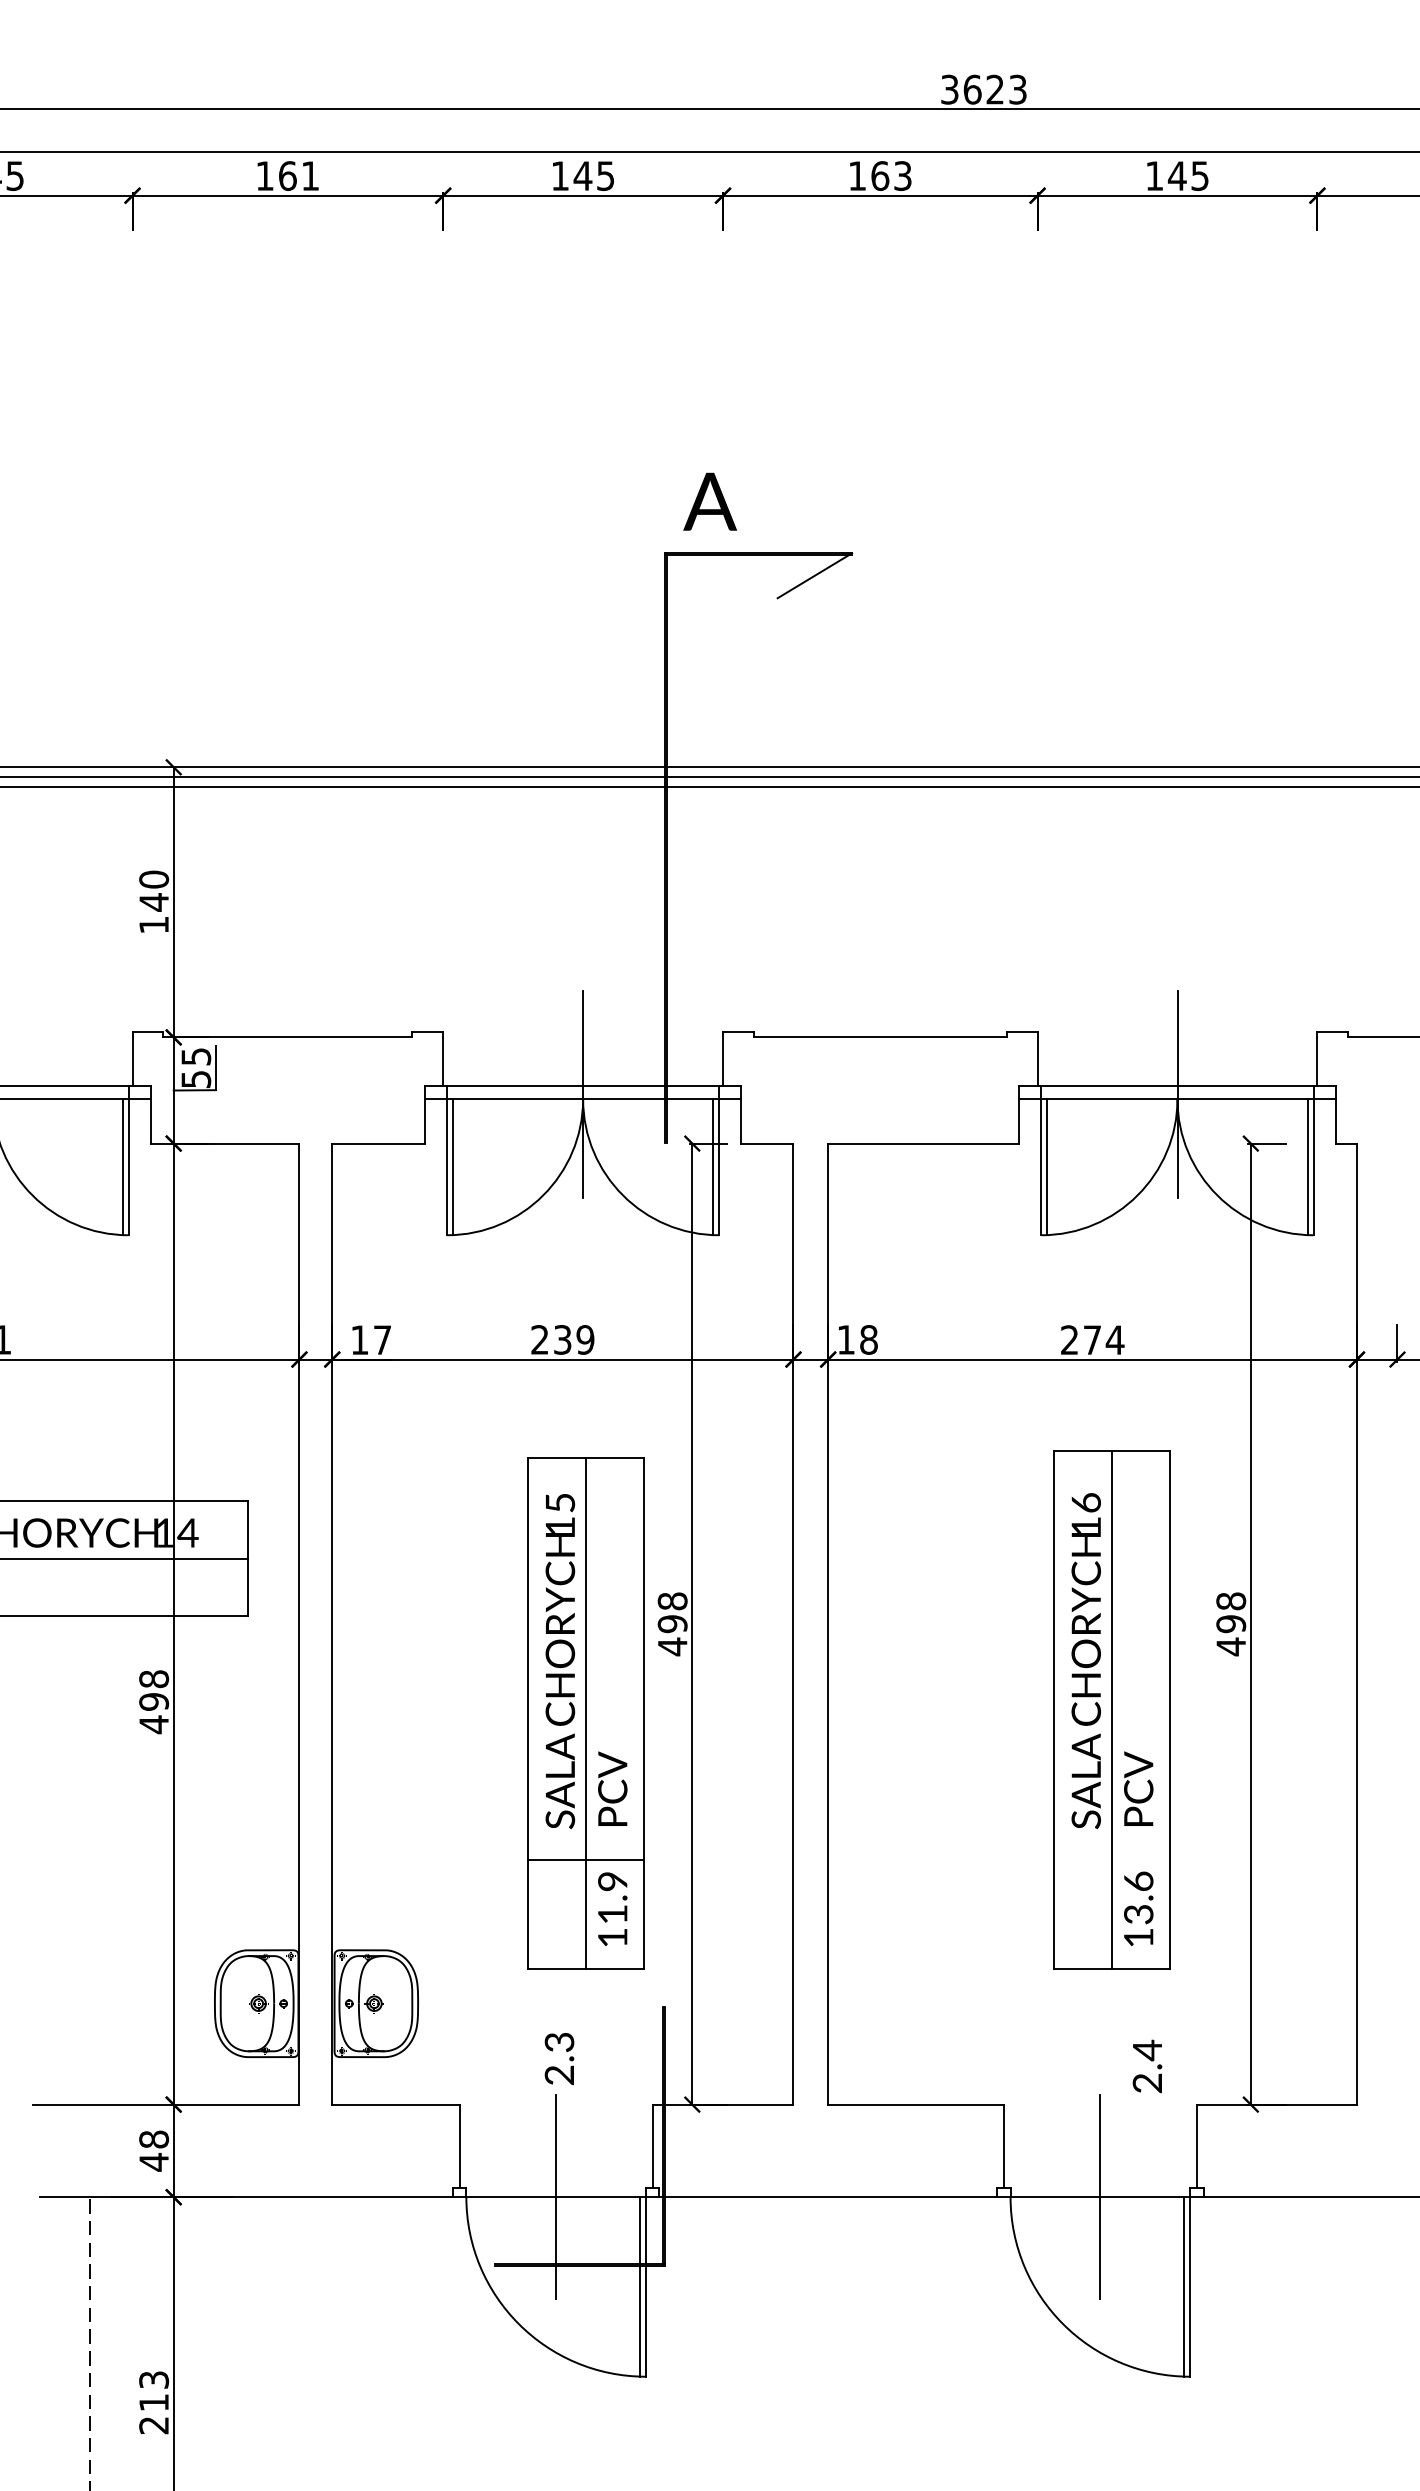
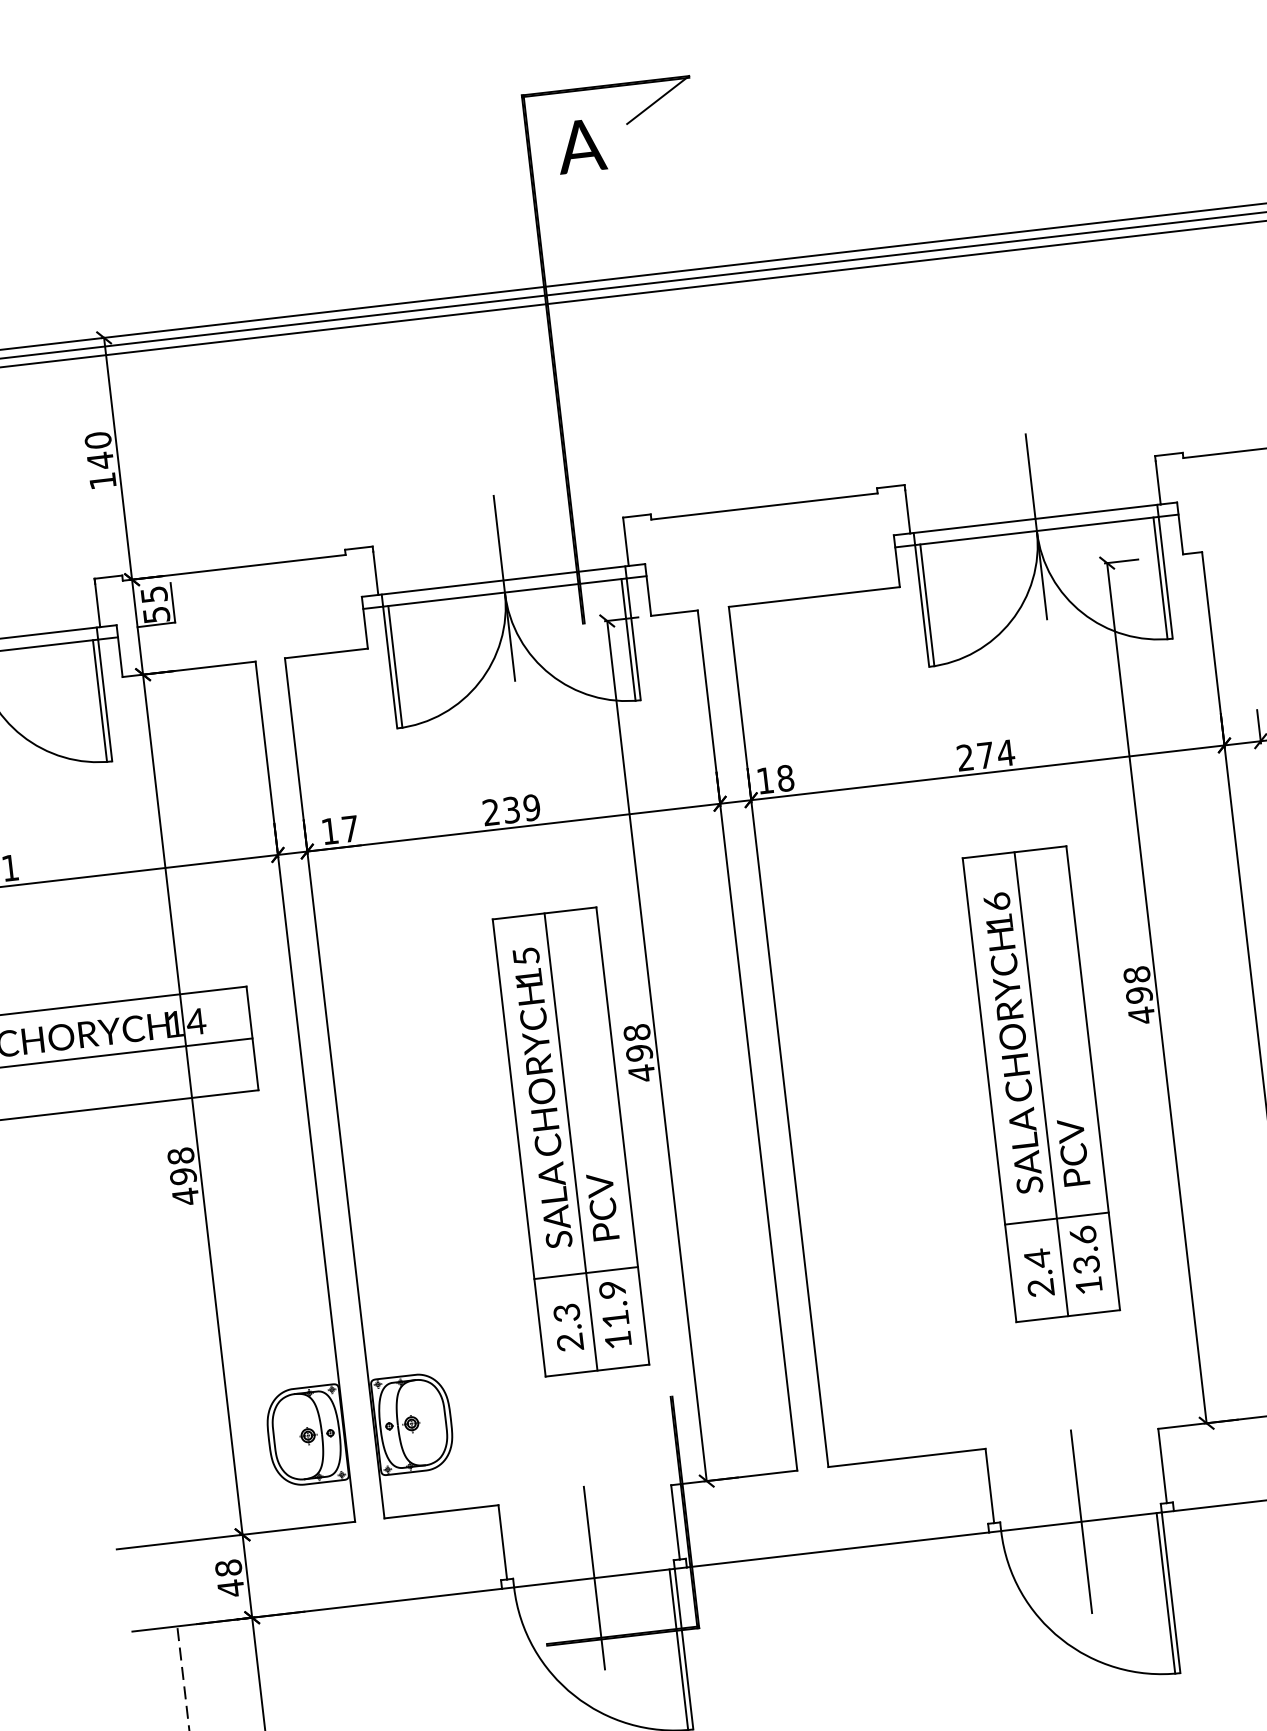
text: (710, 501) -> (581, 145), moved
line: (1111, 1859) -> (1056, 1218), added
text: (559, 2059) -> (568, 1328), moved
text: (1147, 2066) -> (1039, 1272), moved

